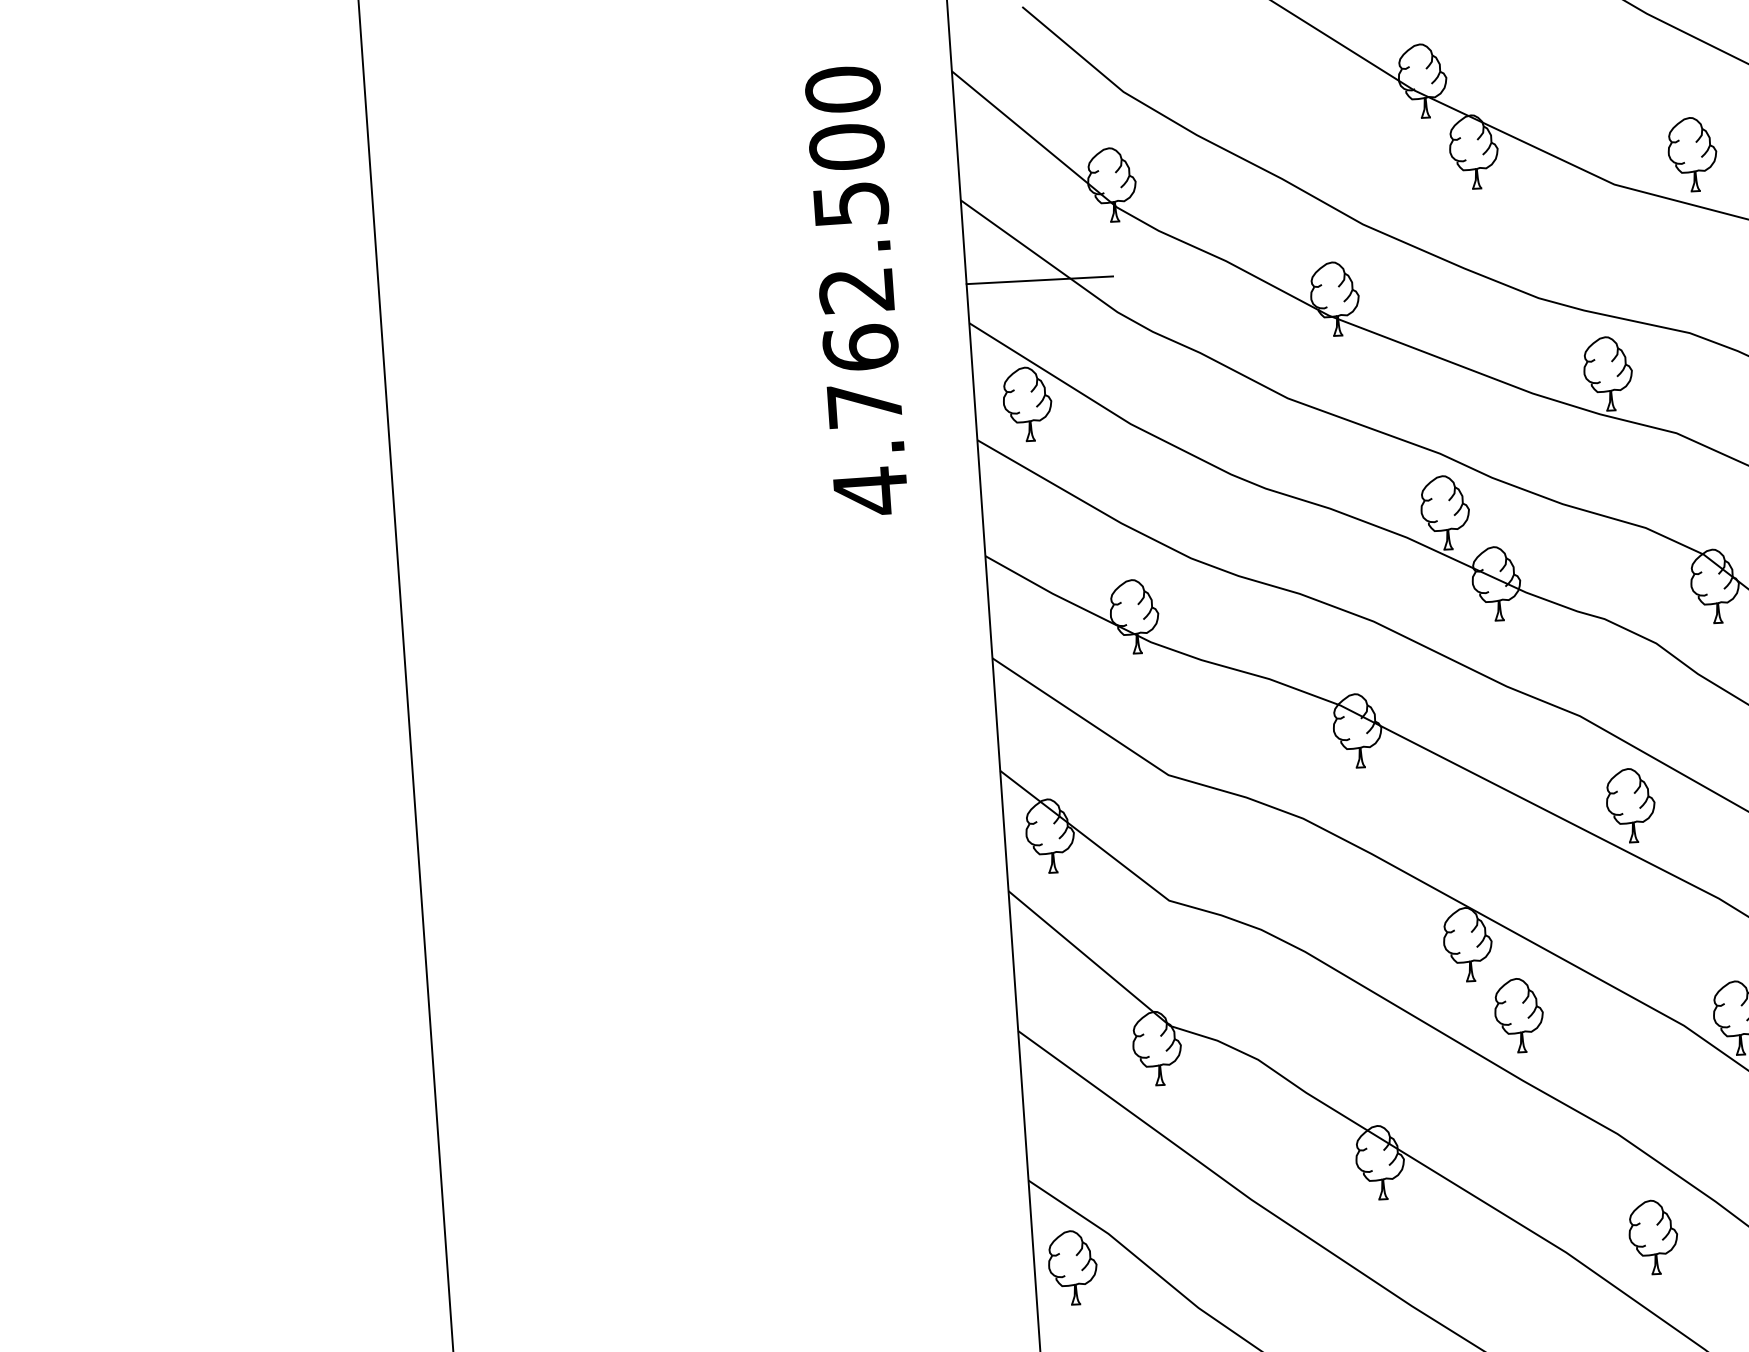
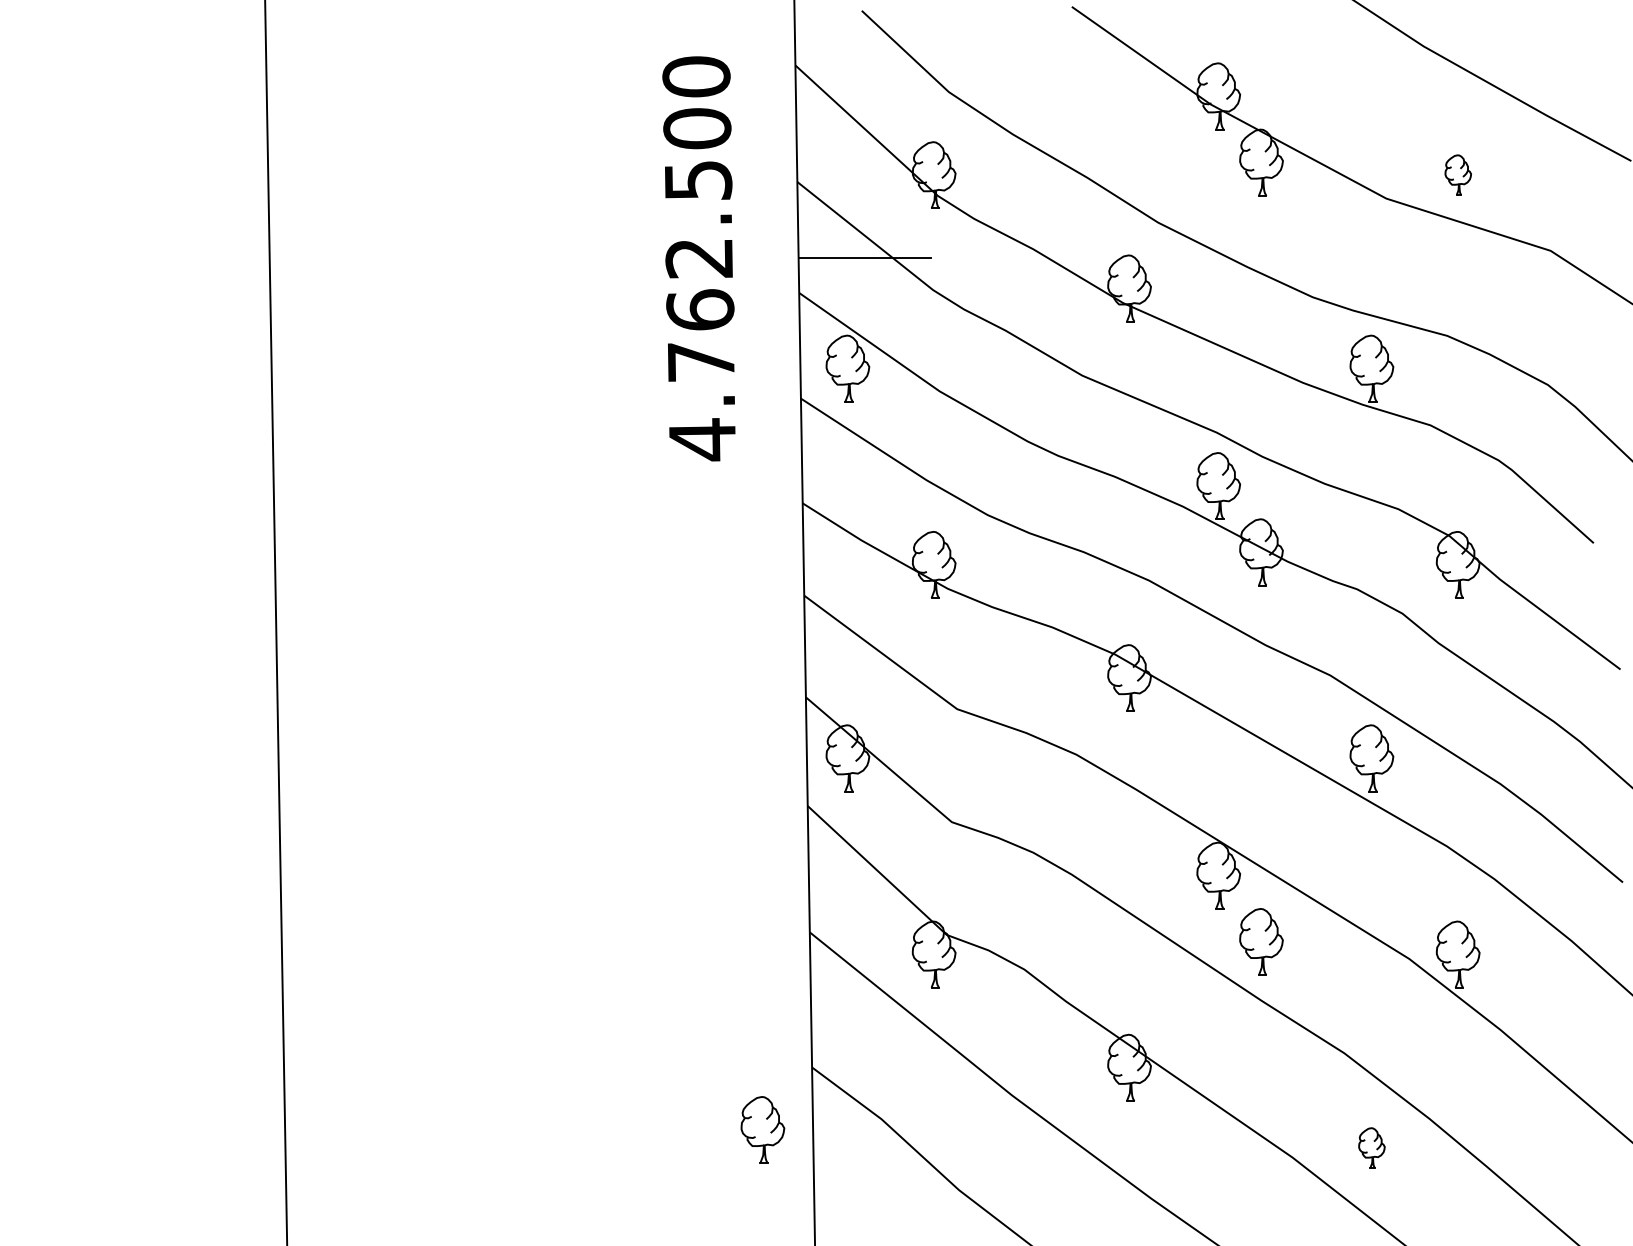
part: (1692, 153) -> (1458, 174), size x0.6
part: (1653, 1236) -> (1371, 1147), size x0.6
part: (1072, 1267) -> (762, 1129), moved

